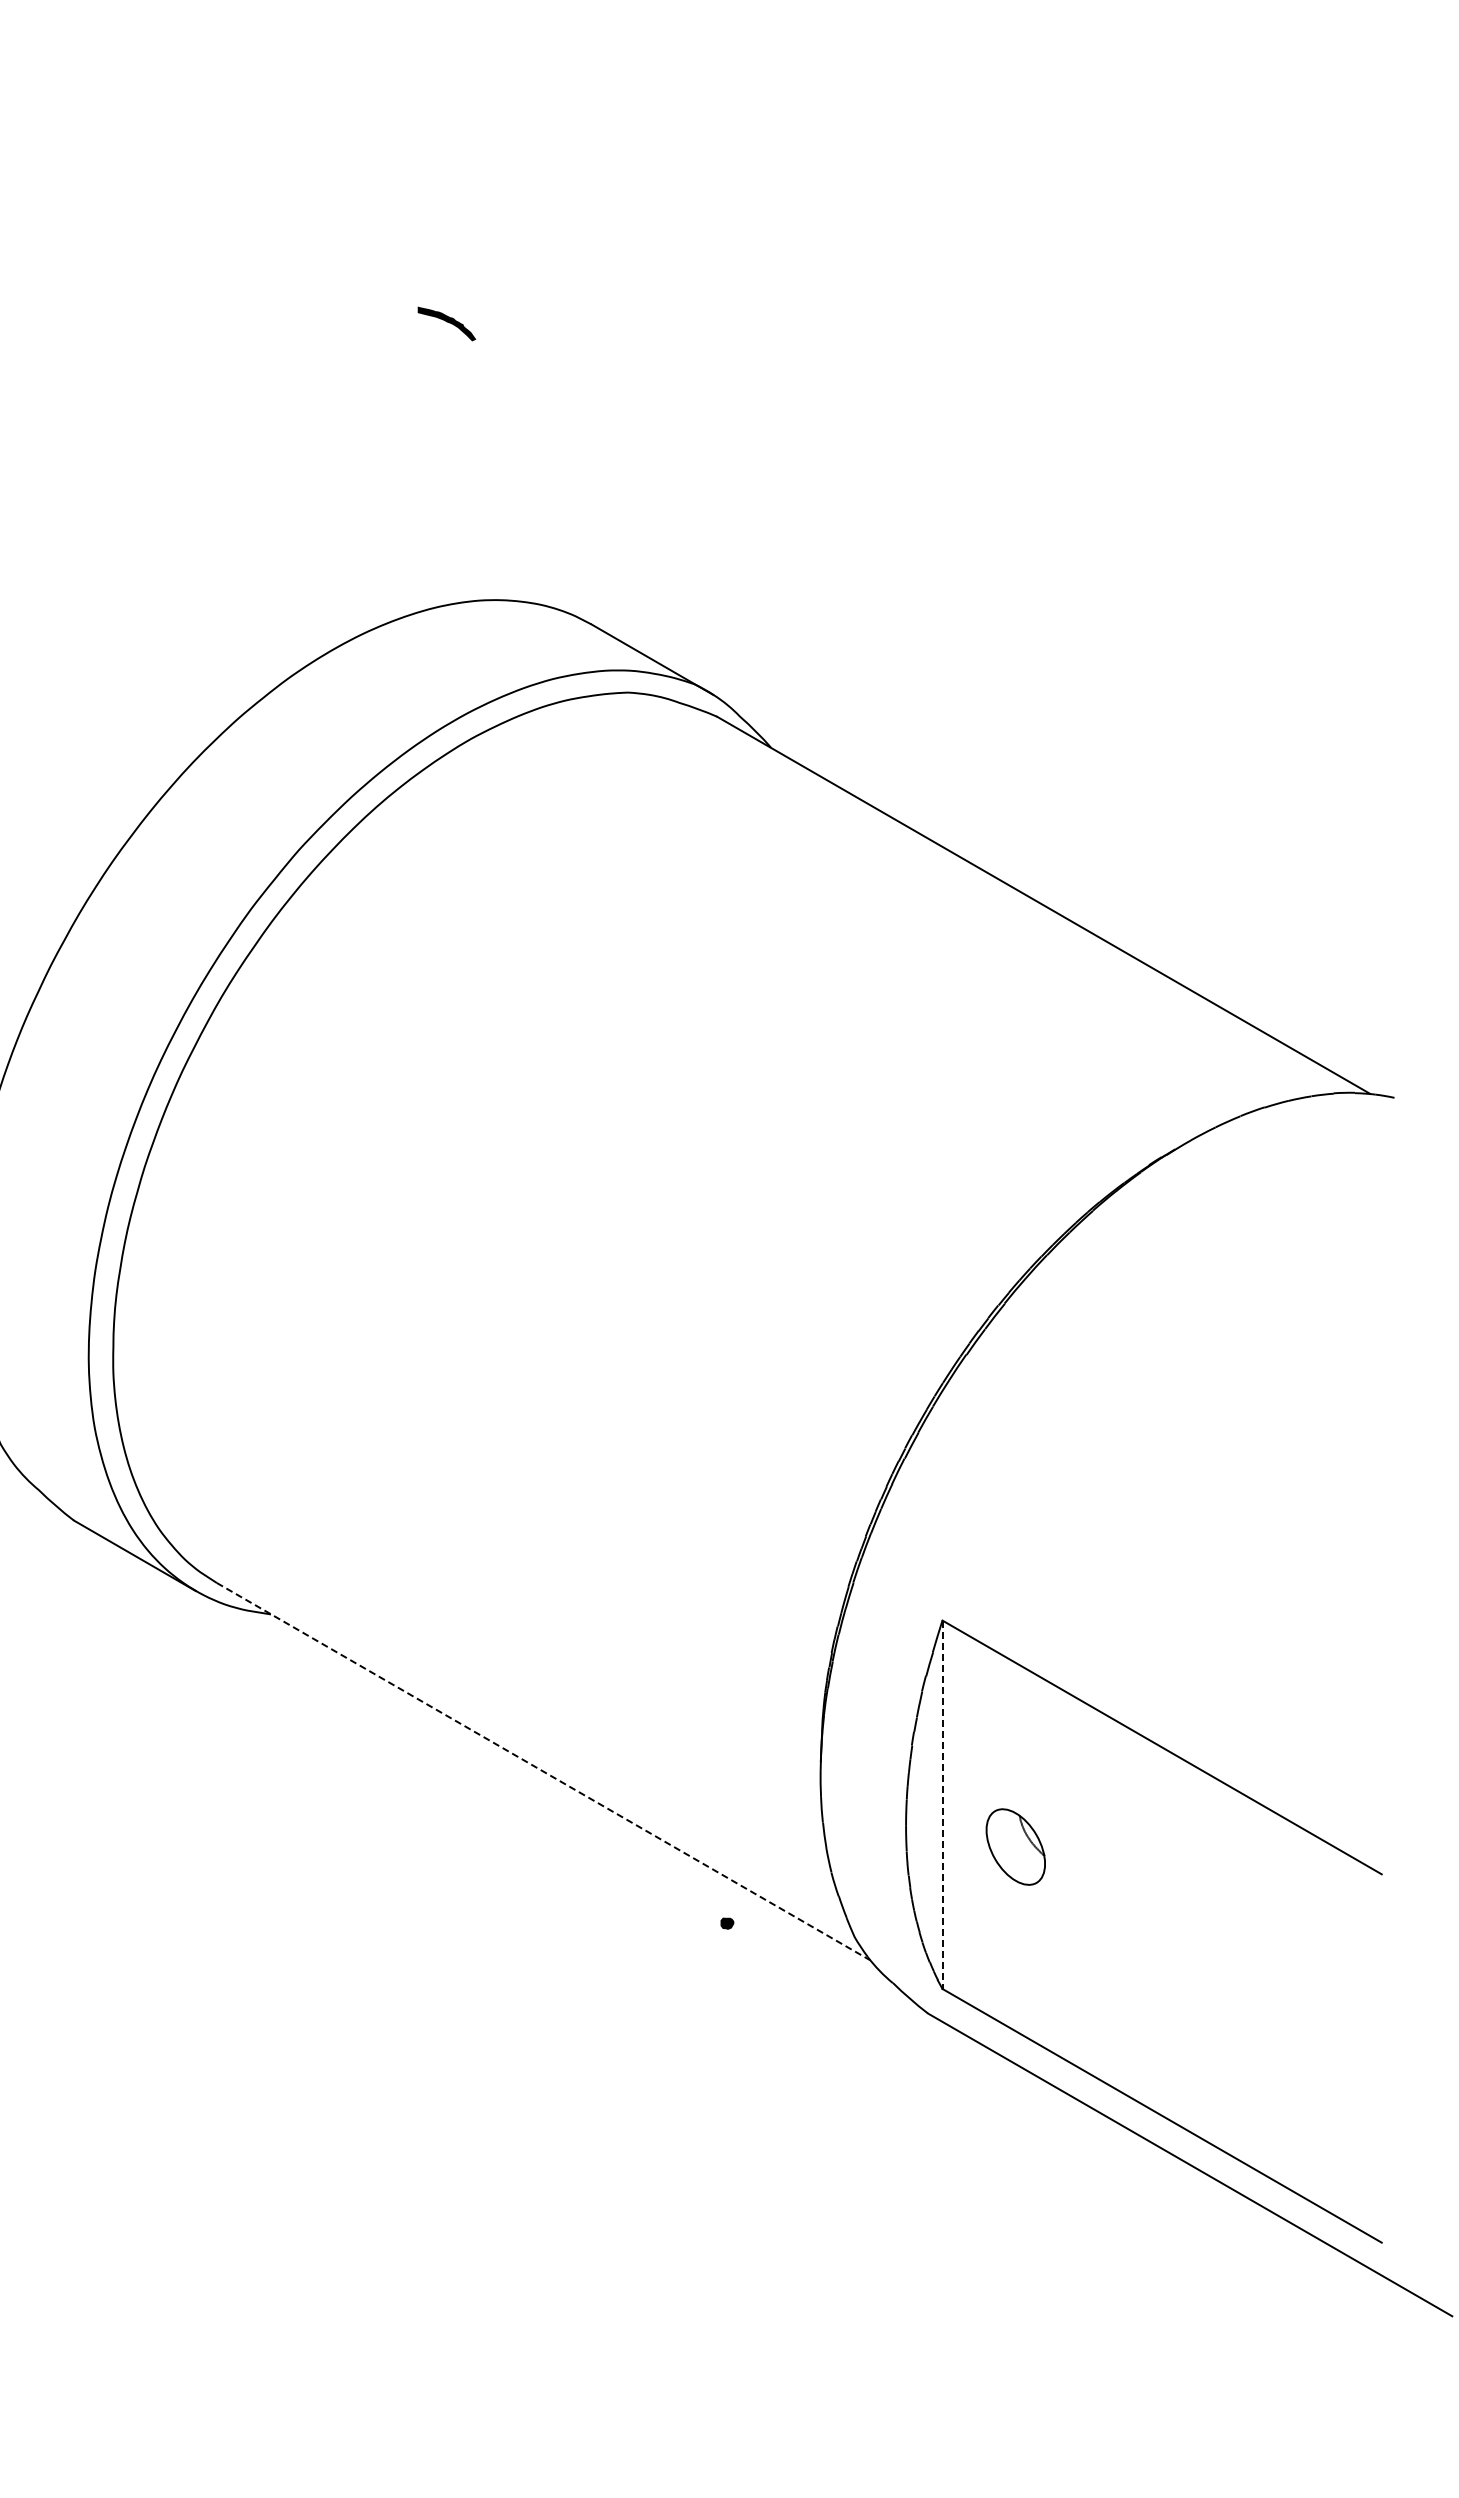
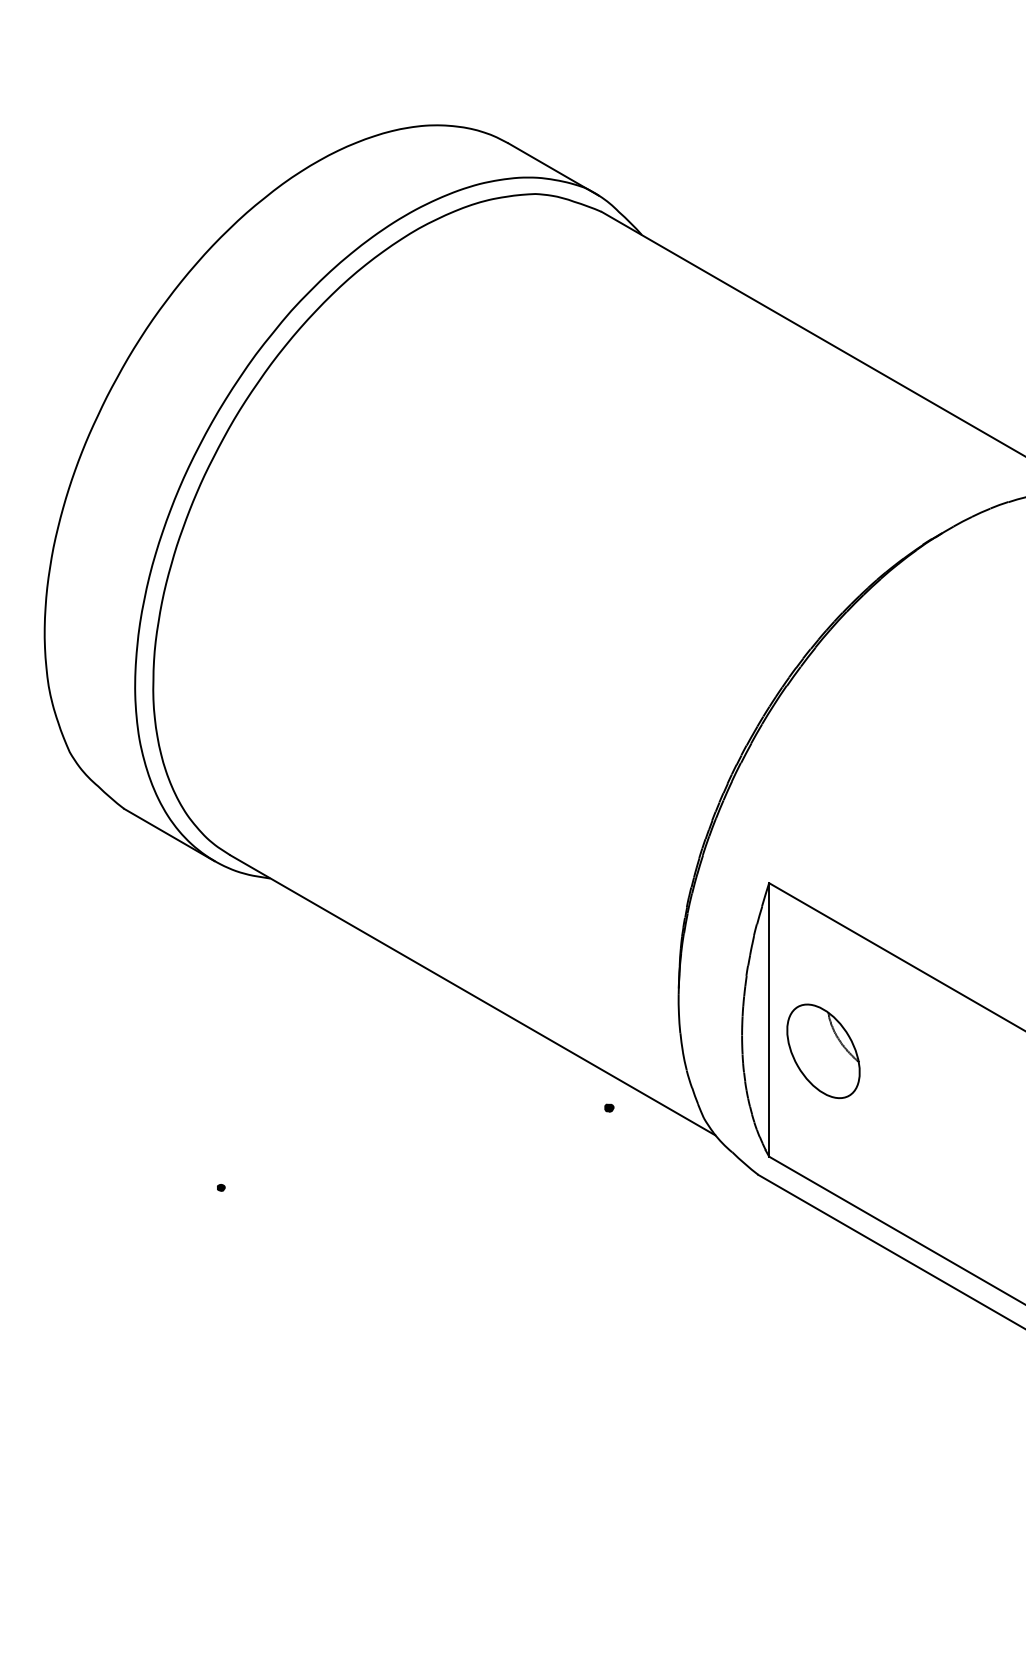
line: (543, 1771) -> (472, 995), dashed -> solid
line: (942, 1805) -> (769, 1020), dashed -> solid
part: (1015, 1846) -> (823, 1050), size x1.67
fill: (204, 2030) -> (221, 1187), added

